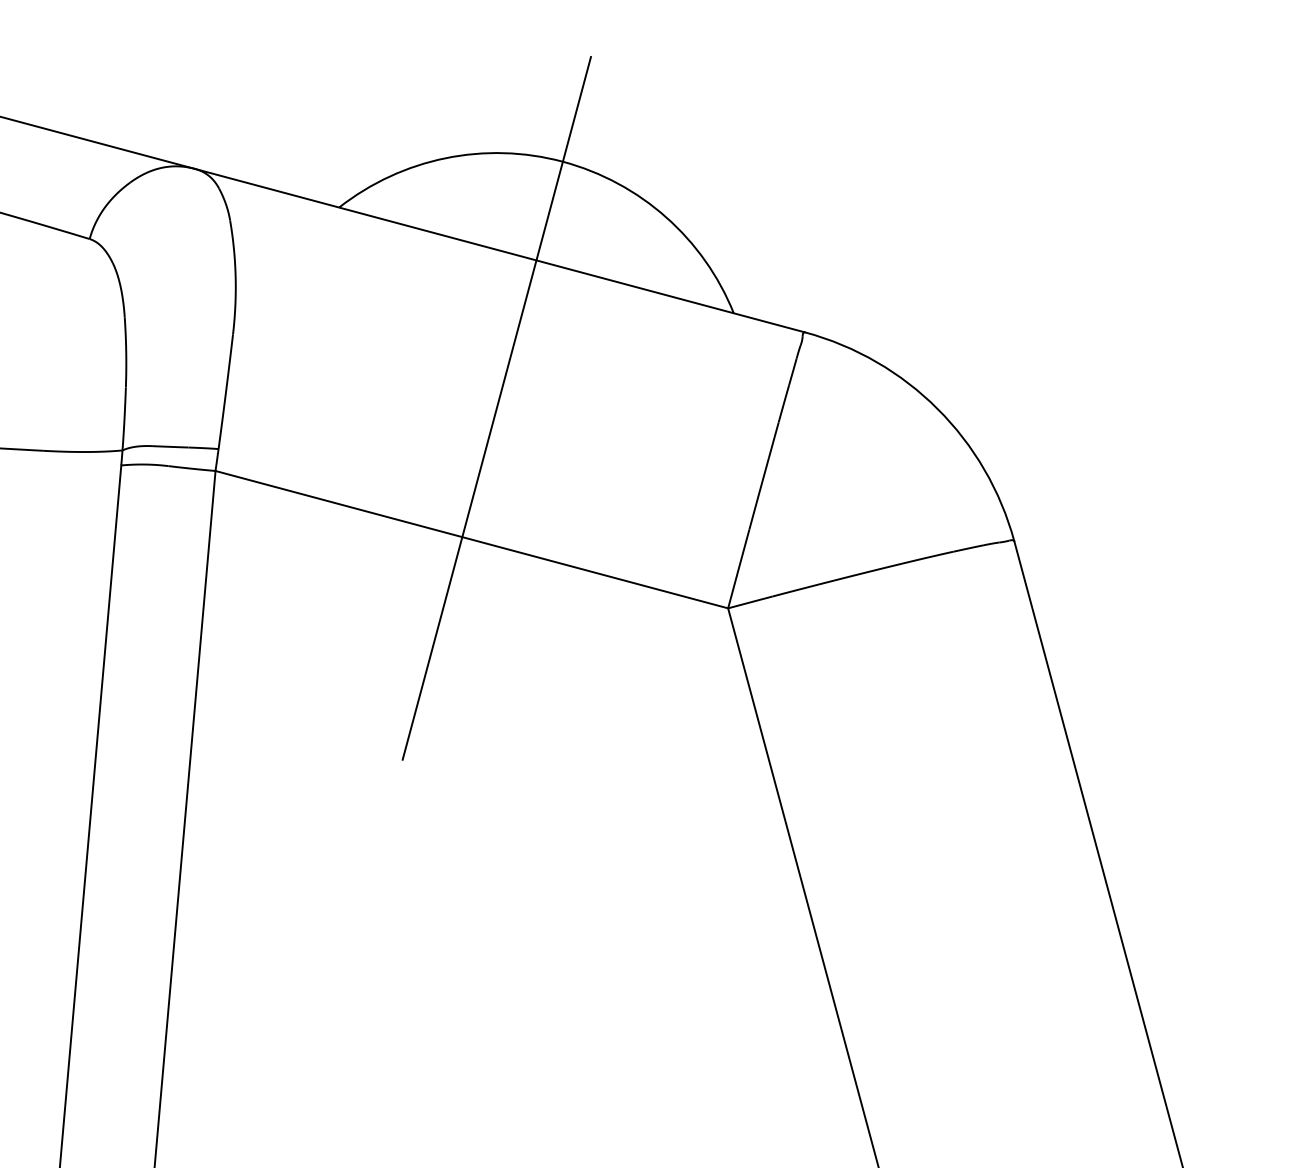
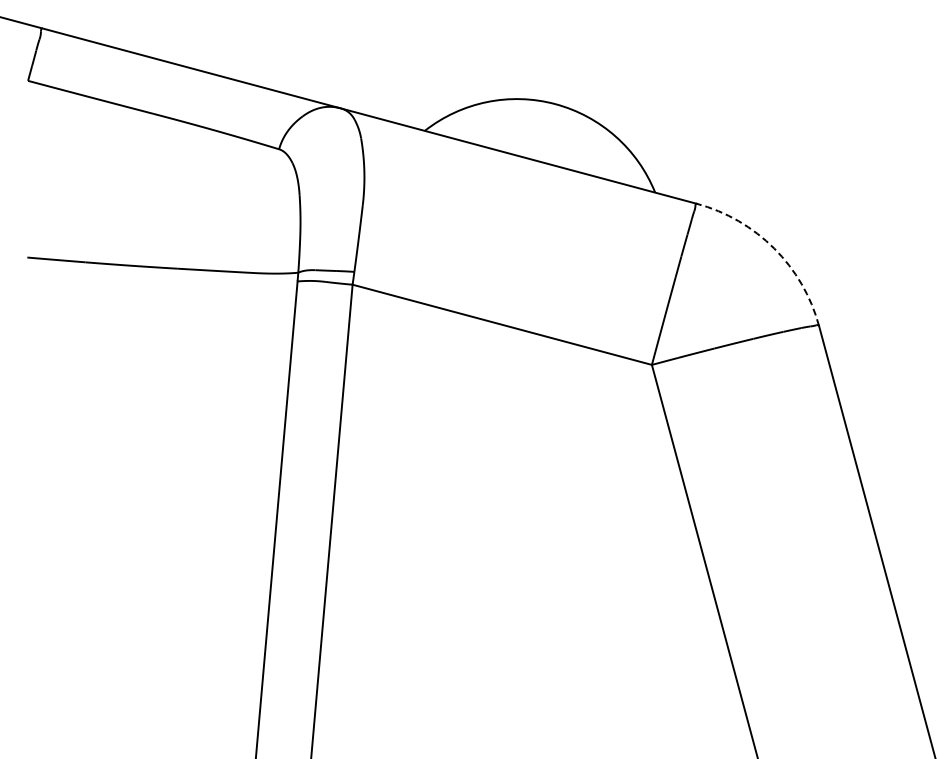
line: (496, 407) -> (516, 247), removed
arc: (938, 408) -> (774, 248), solid -> dashed

